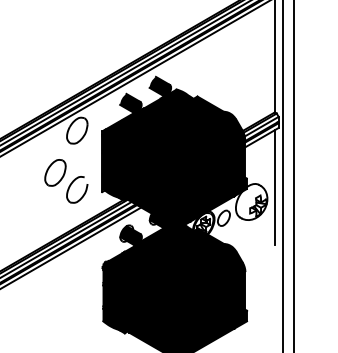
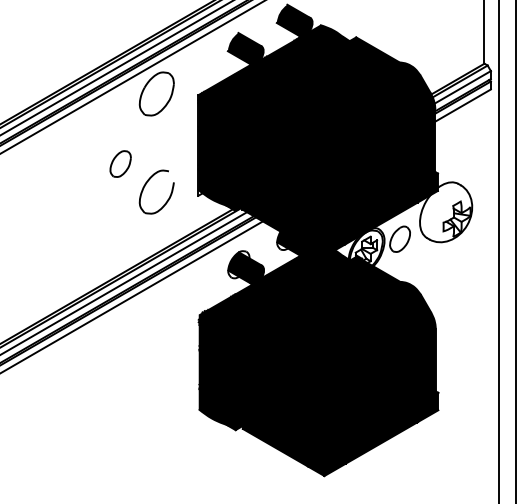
part: (55, 172) -> (120, 163), size x0.6
line: (274, 187) -> (483, 188), removed

